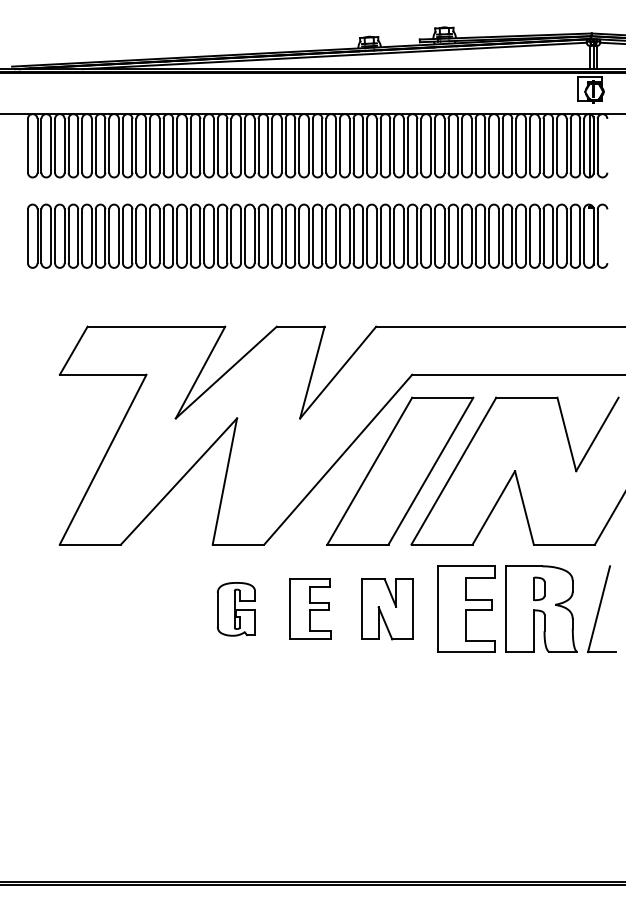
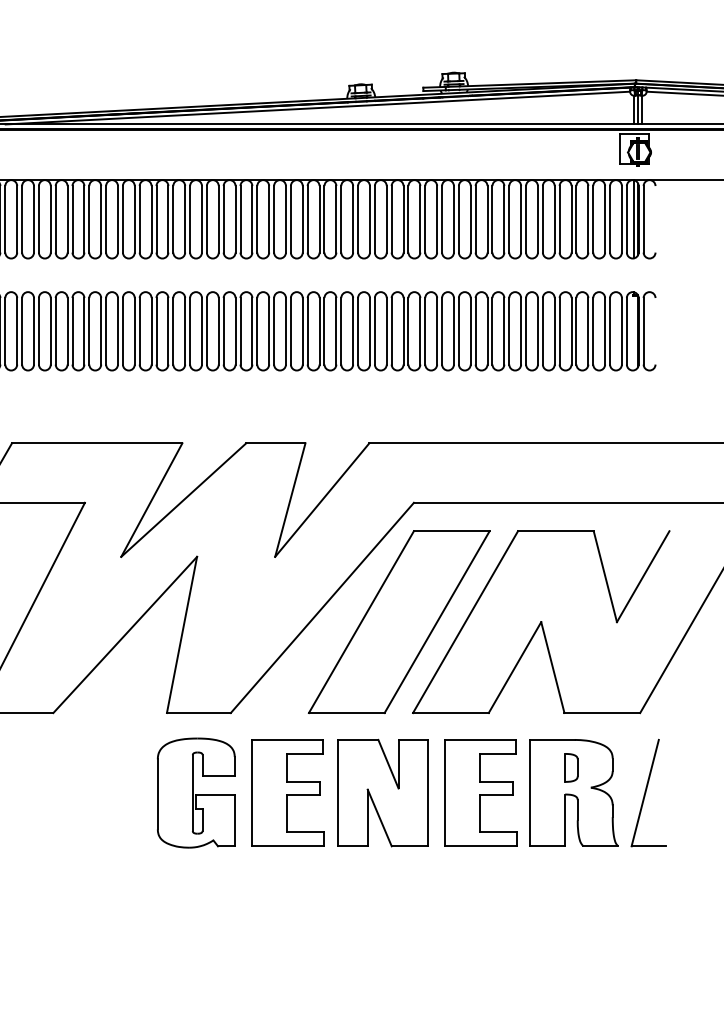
part: (310, 608) -> (287, 792), size x1.43
part: (236, 609) -> (196, 793), size x1.67
part: (387, 609) -> (383, 793), size x1.43

